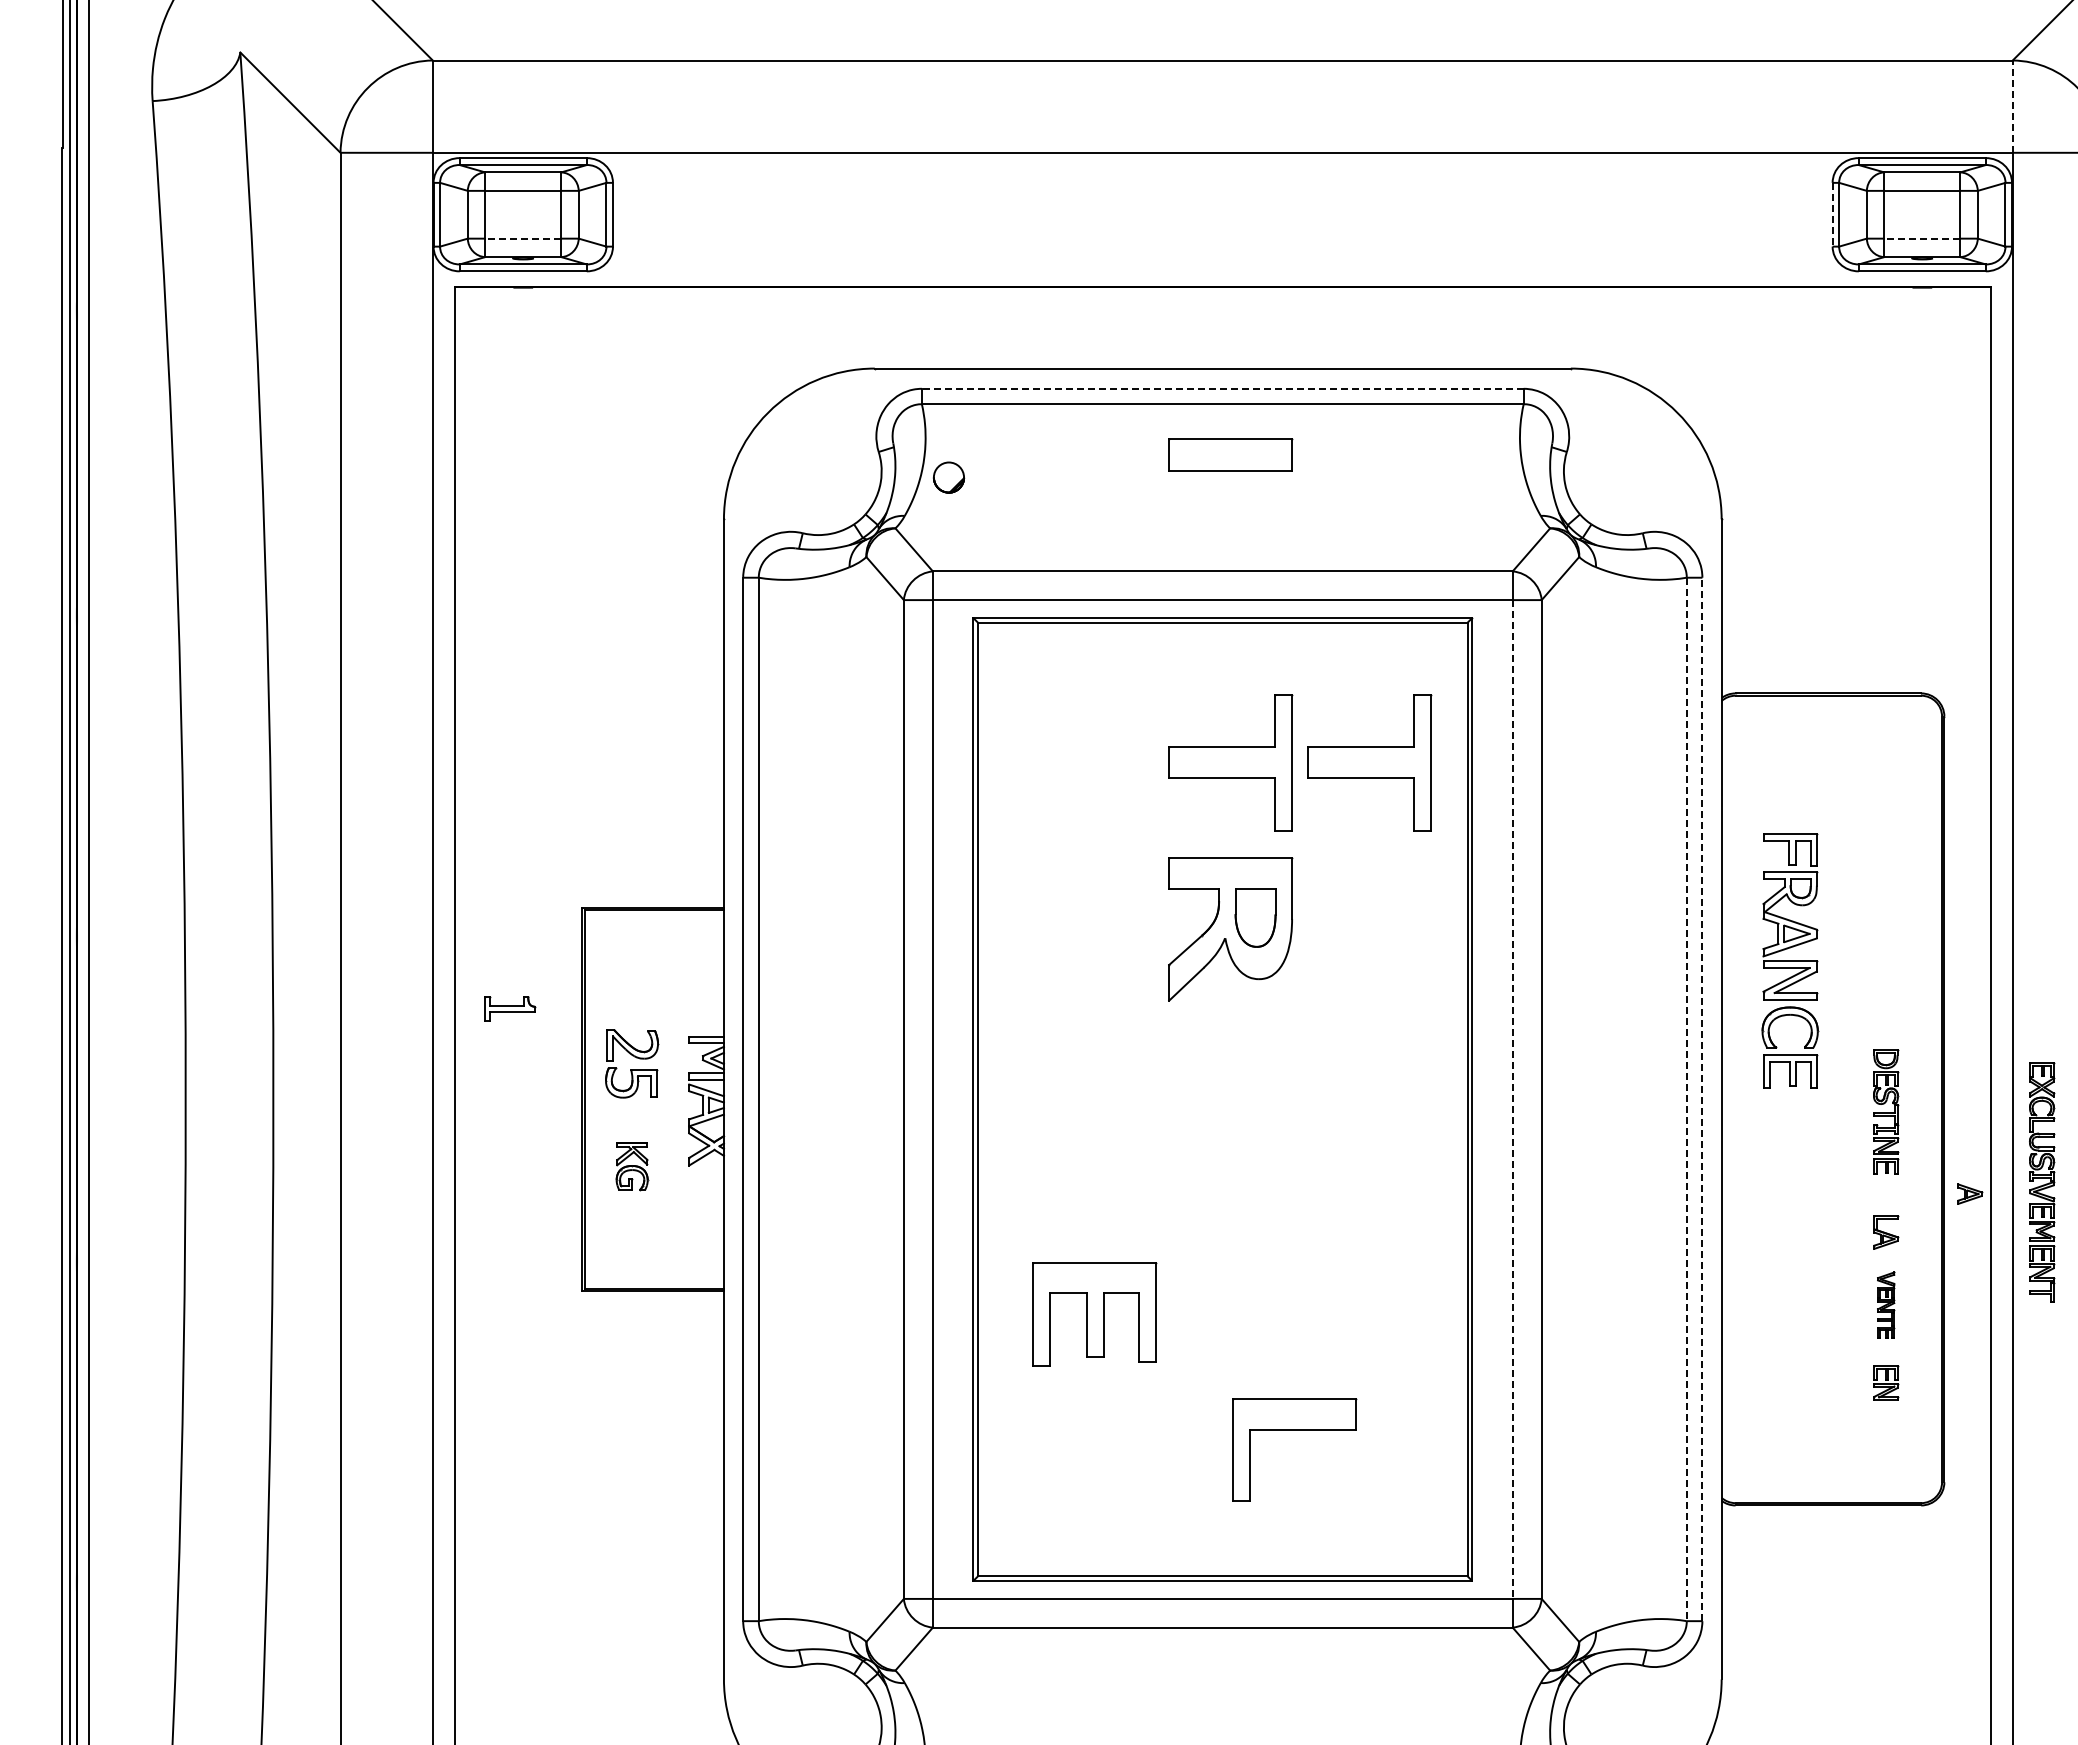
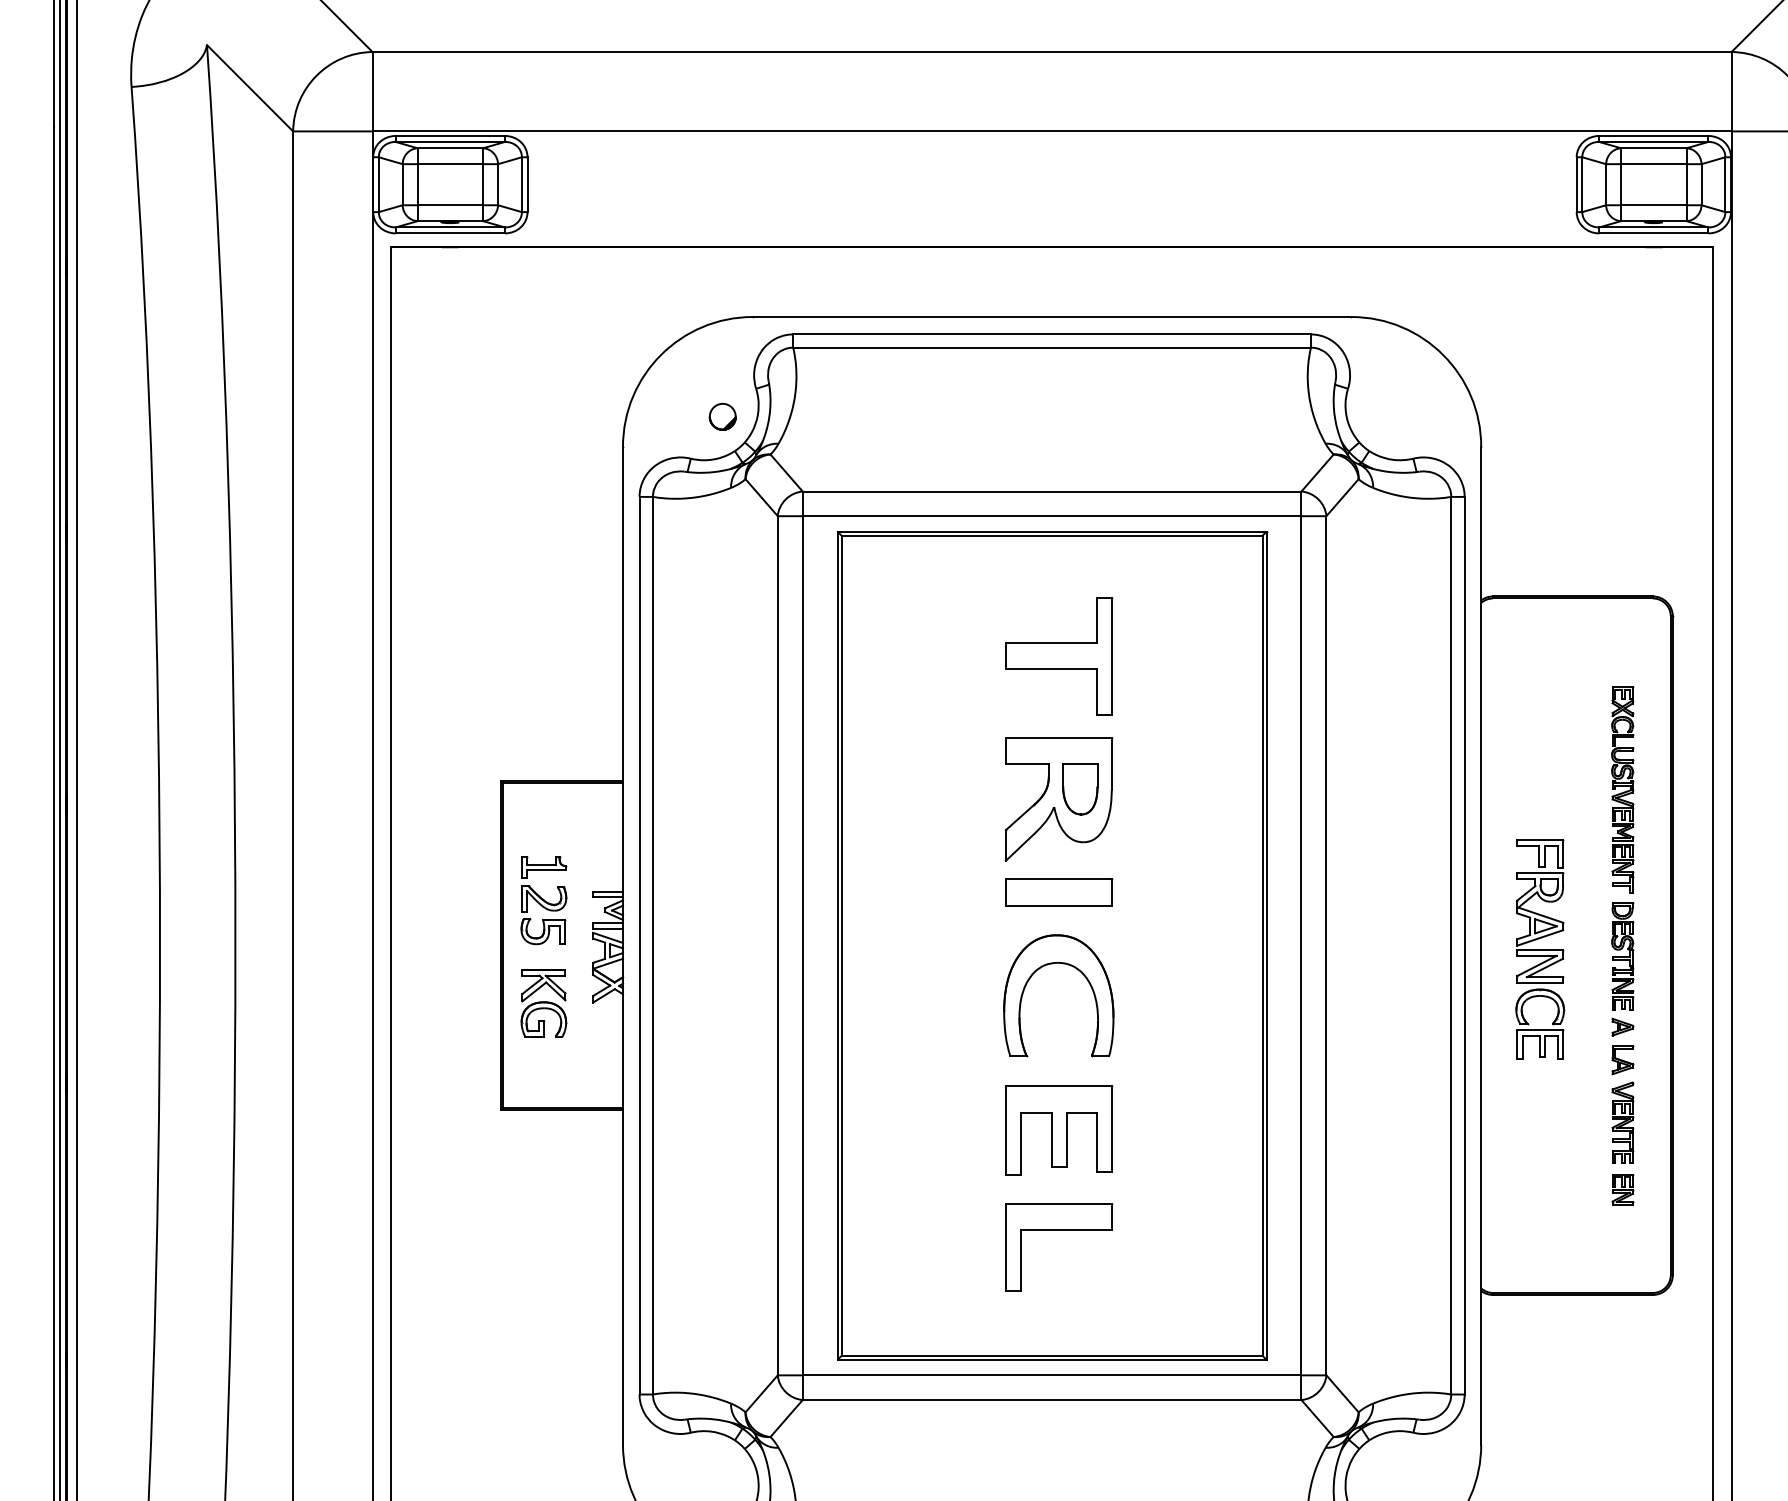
line: (2012, 106) -> (1731, 91), dashed -> solid
line: (1832, 214) -> (1576, 184), dashed -> solid
line: (522, 238) -> (449, 205), dashed -> solid
line: (1921, 238) -> (1653, 205), dashed -> solid
line: (1222, 388) -> (1051, 334), dashed -> solid
part: (1230, 454) -> (1058, 892), moved
part: (948, 477) -> (722, 416), moved
part: (1369, 762) -> (1178, 655), removed
part: (1790, 960) -> (1540, 949), moved
part: (510, 1008) -> (544, 867), moved
line: (1686, 1099) -> (1450, 945), dashed -> solid
line: (1702, 1099) -> (1464, 945), dashed -> solid
line: (1512, 1100) -> (1301, 946), dashed -> solid
part: (1241, 1122) -> (1068, 965), added
part: (632, 1166) -> (544, 1003), size x1.67
part: (2042, 1182) -> (1623, 790), moved
part: (1970, 1193) -> (1623, 1026), moved
part: (1886, 1304) -> (1623, 1122), size x1.43
part: (1094, 1314) -> (1058, 1130), moved
part: (1294, 1430) -> (1058, 1230), moved

